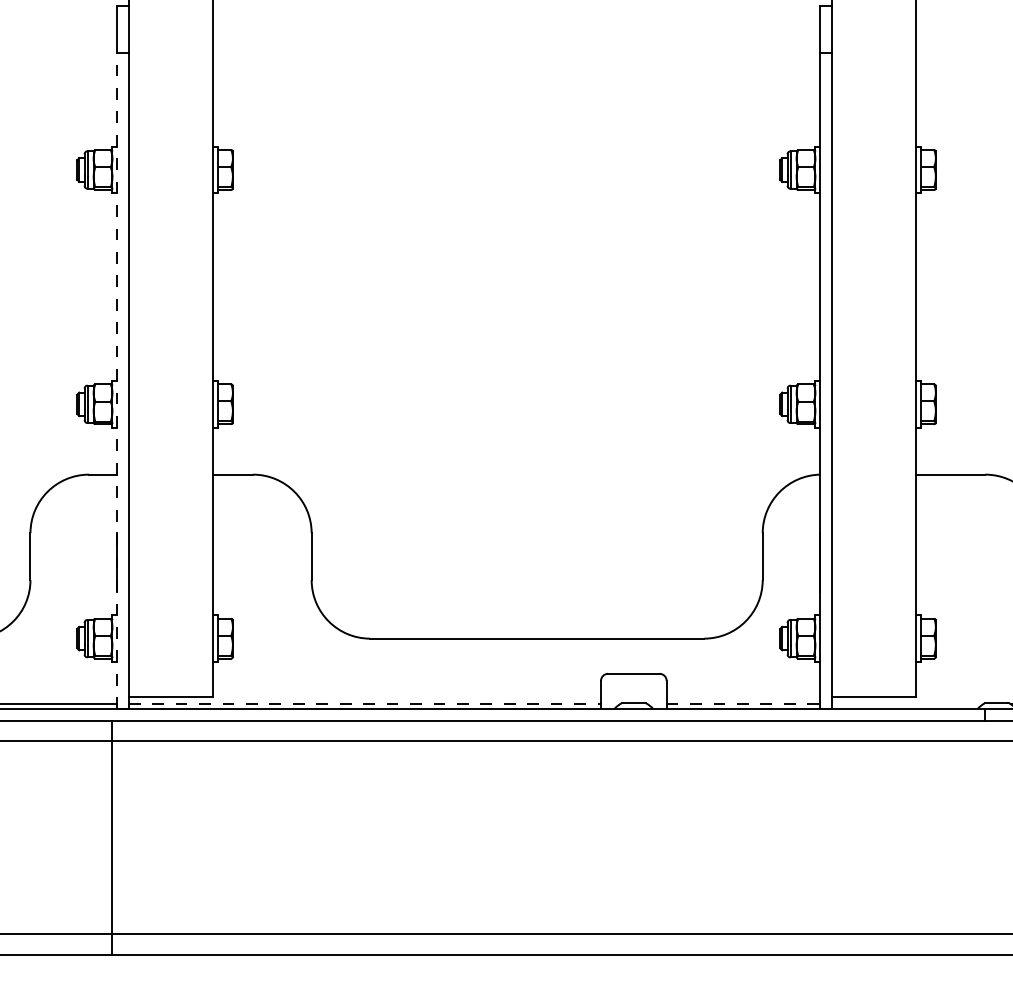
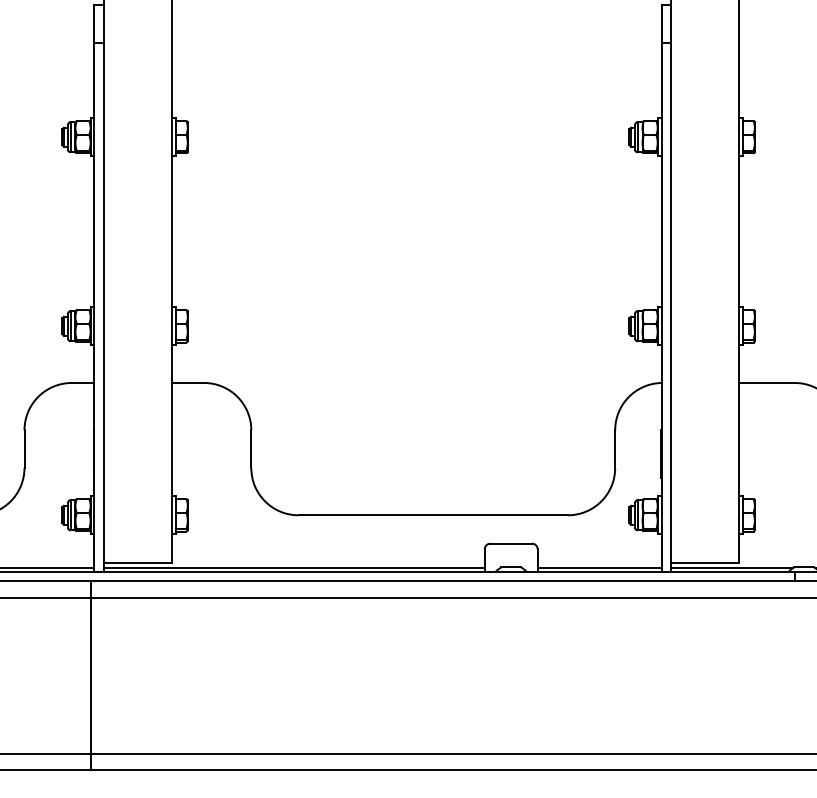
line: (117, 380) -> (94, 307), dashed -> solid
line: (365, 704) -> (294, 568), dashed -> solid
line: (743, 704) -> (599, 568), dashed -> solid
line: (907, 704) -> (731, 568), added

